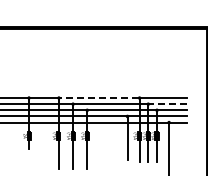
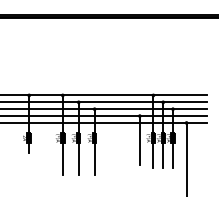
line: (99, 98) -> (108, 95), dashed -> solid
line: (167, 104) -> (184, 102), dashed -> solid

